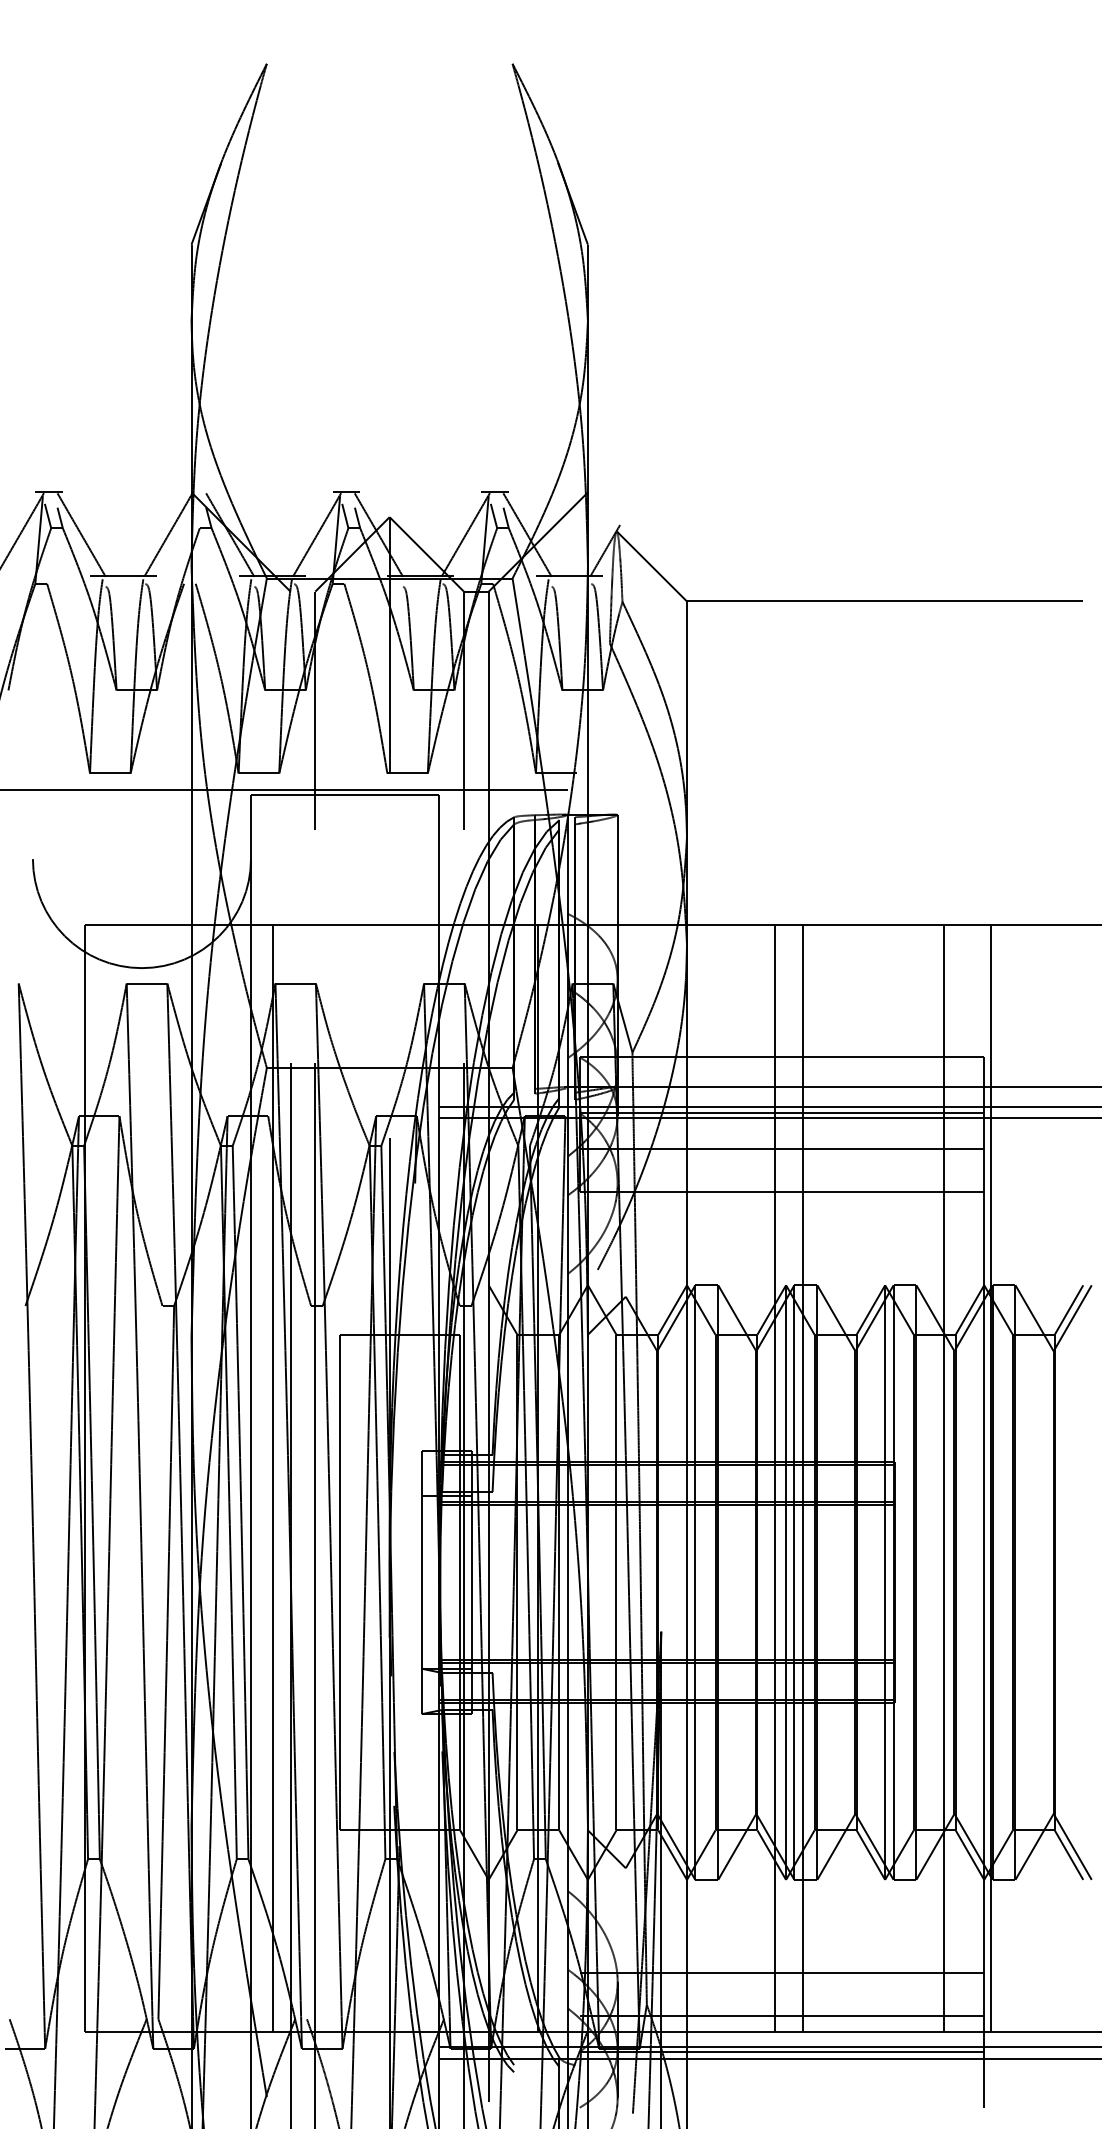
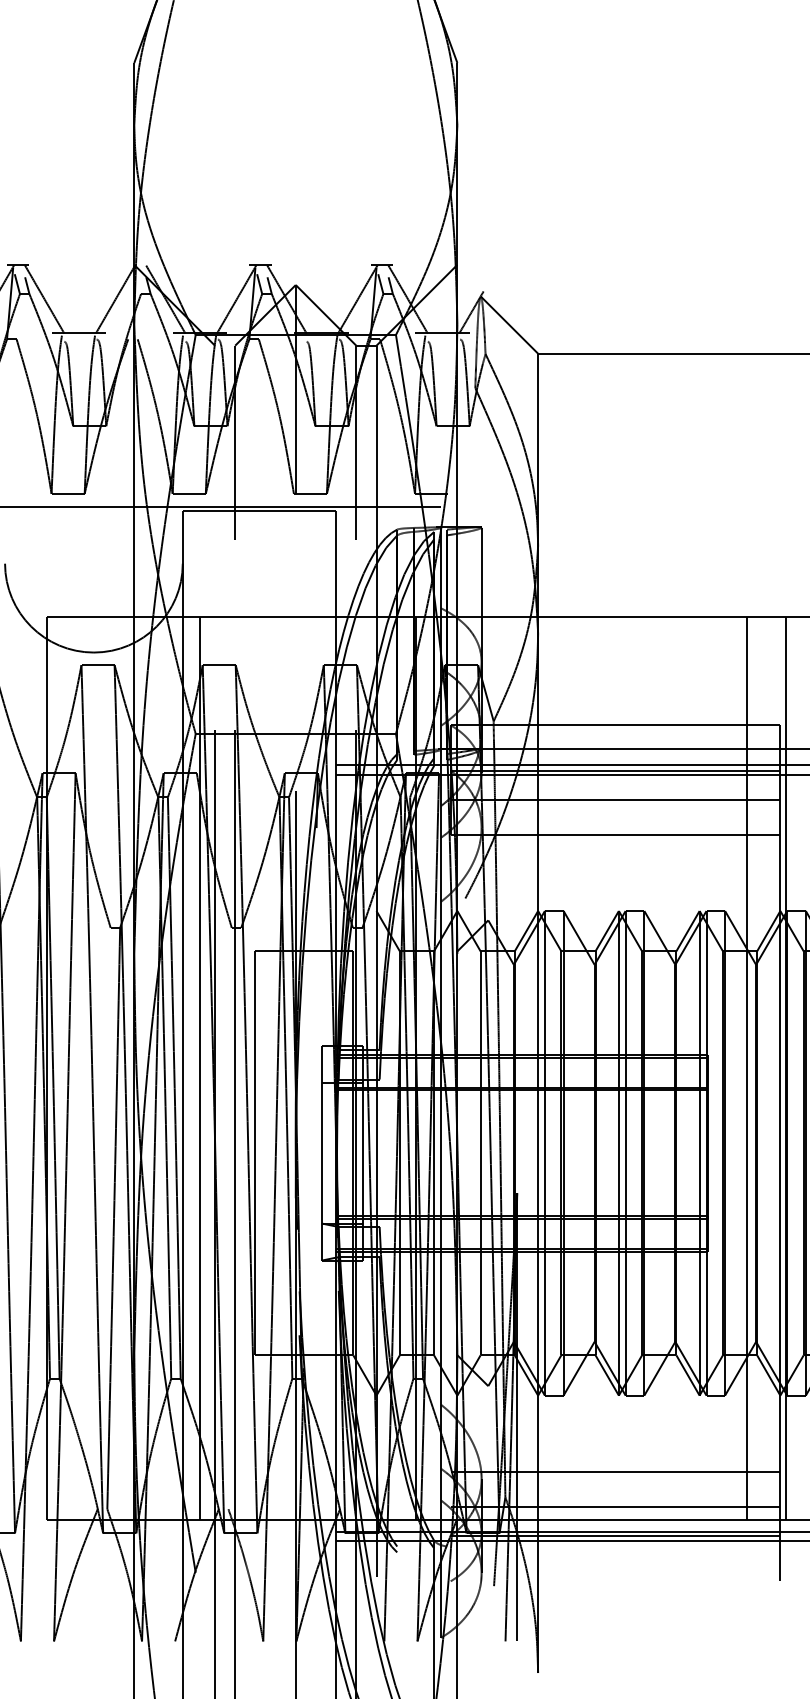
line: (775, 1478) -> (610, 1068), removed
line: (802, 1478) -> (632, 1068), removed

